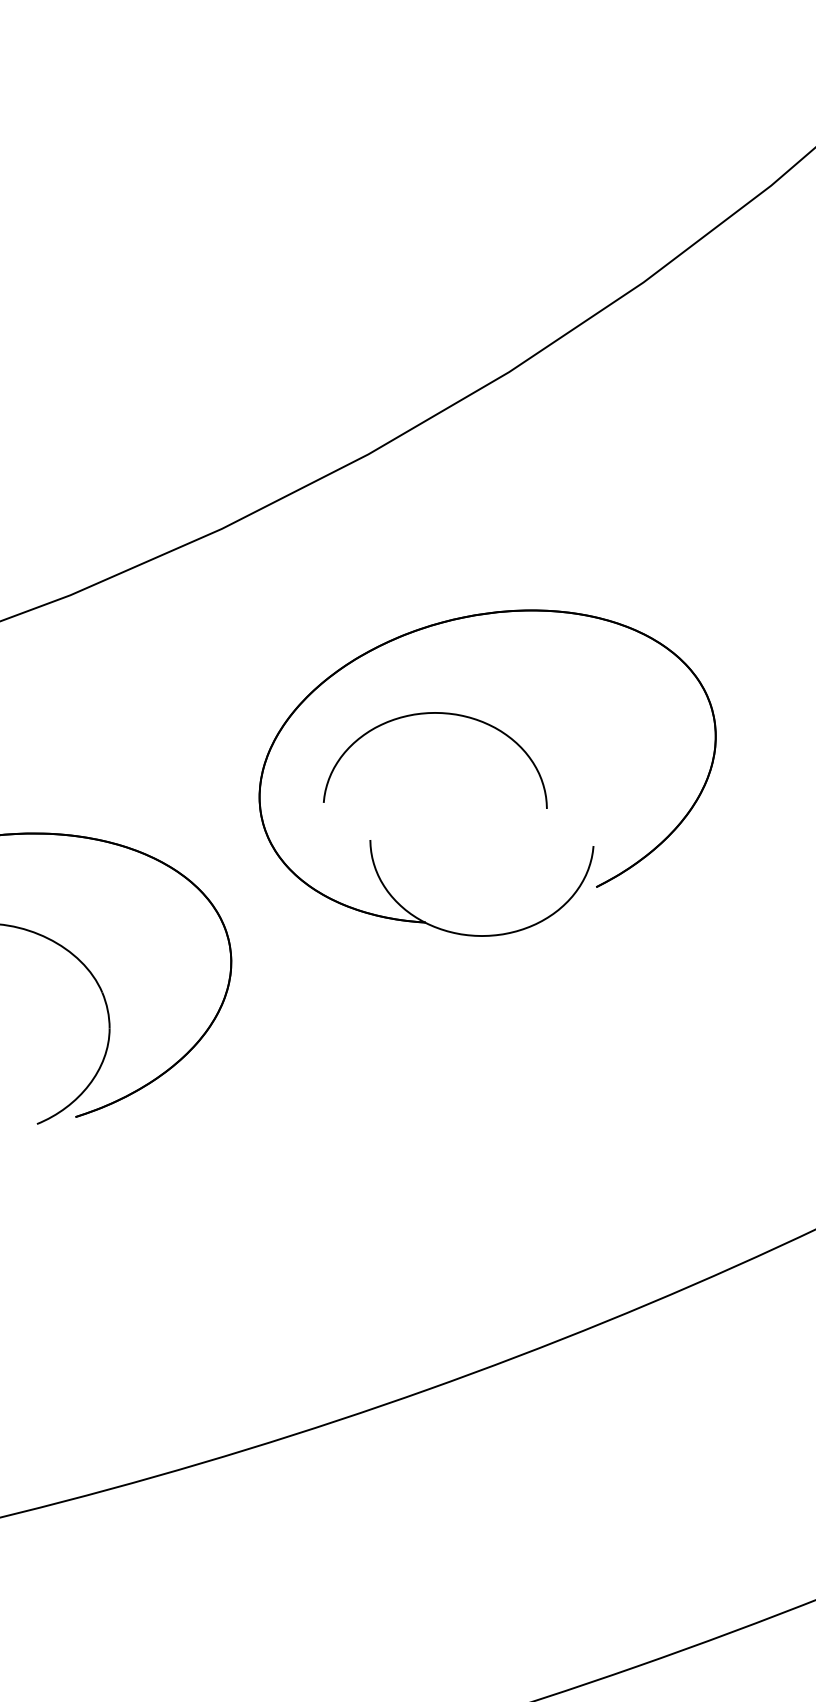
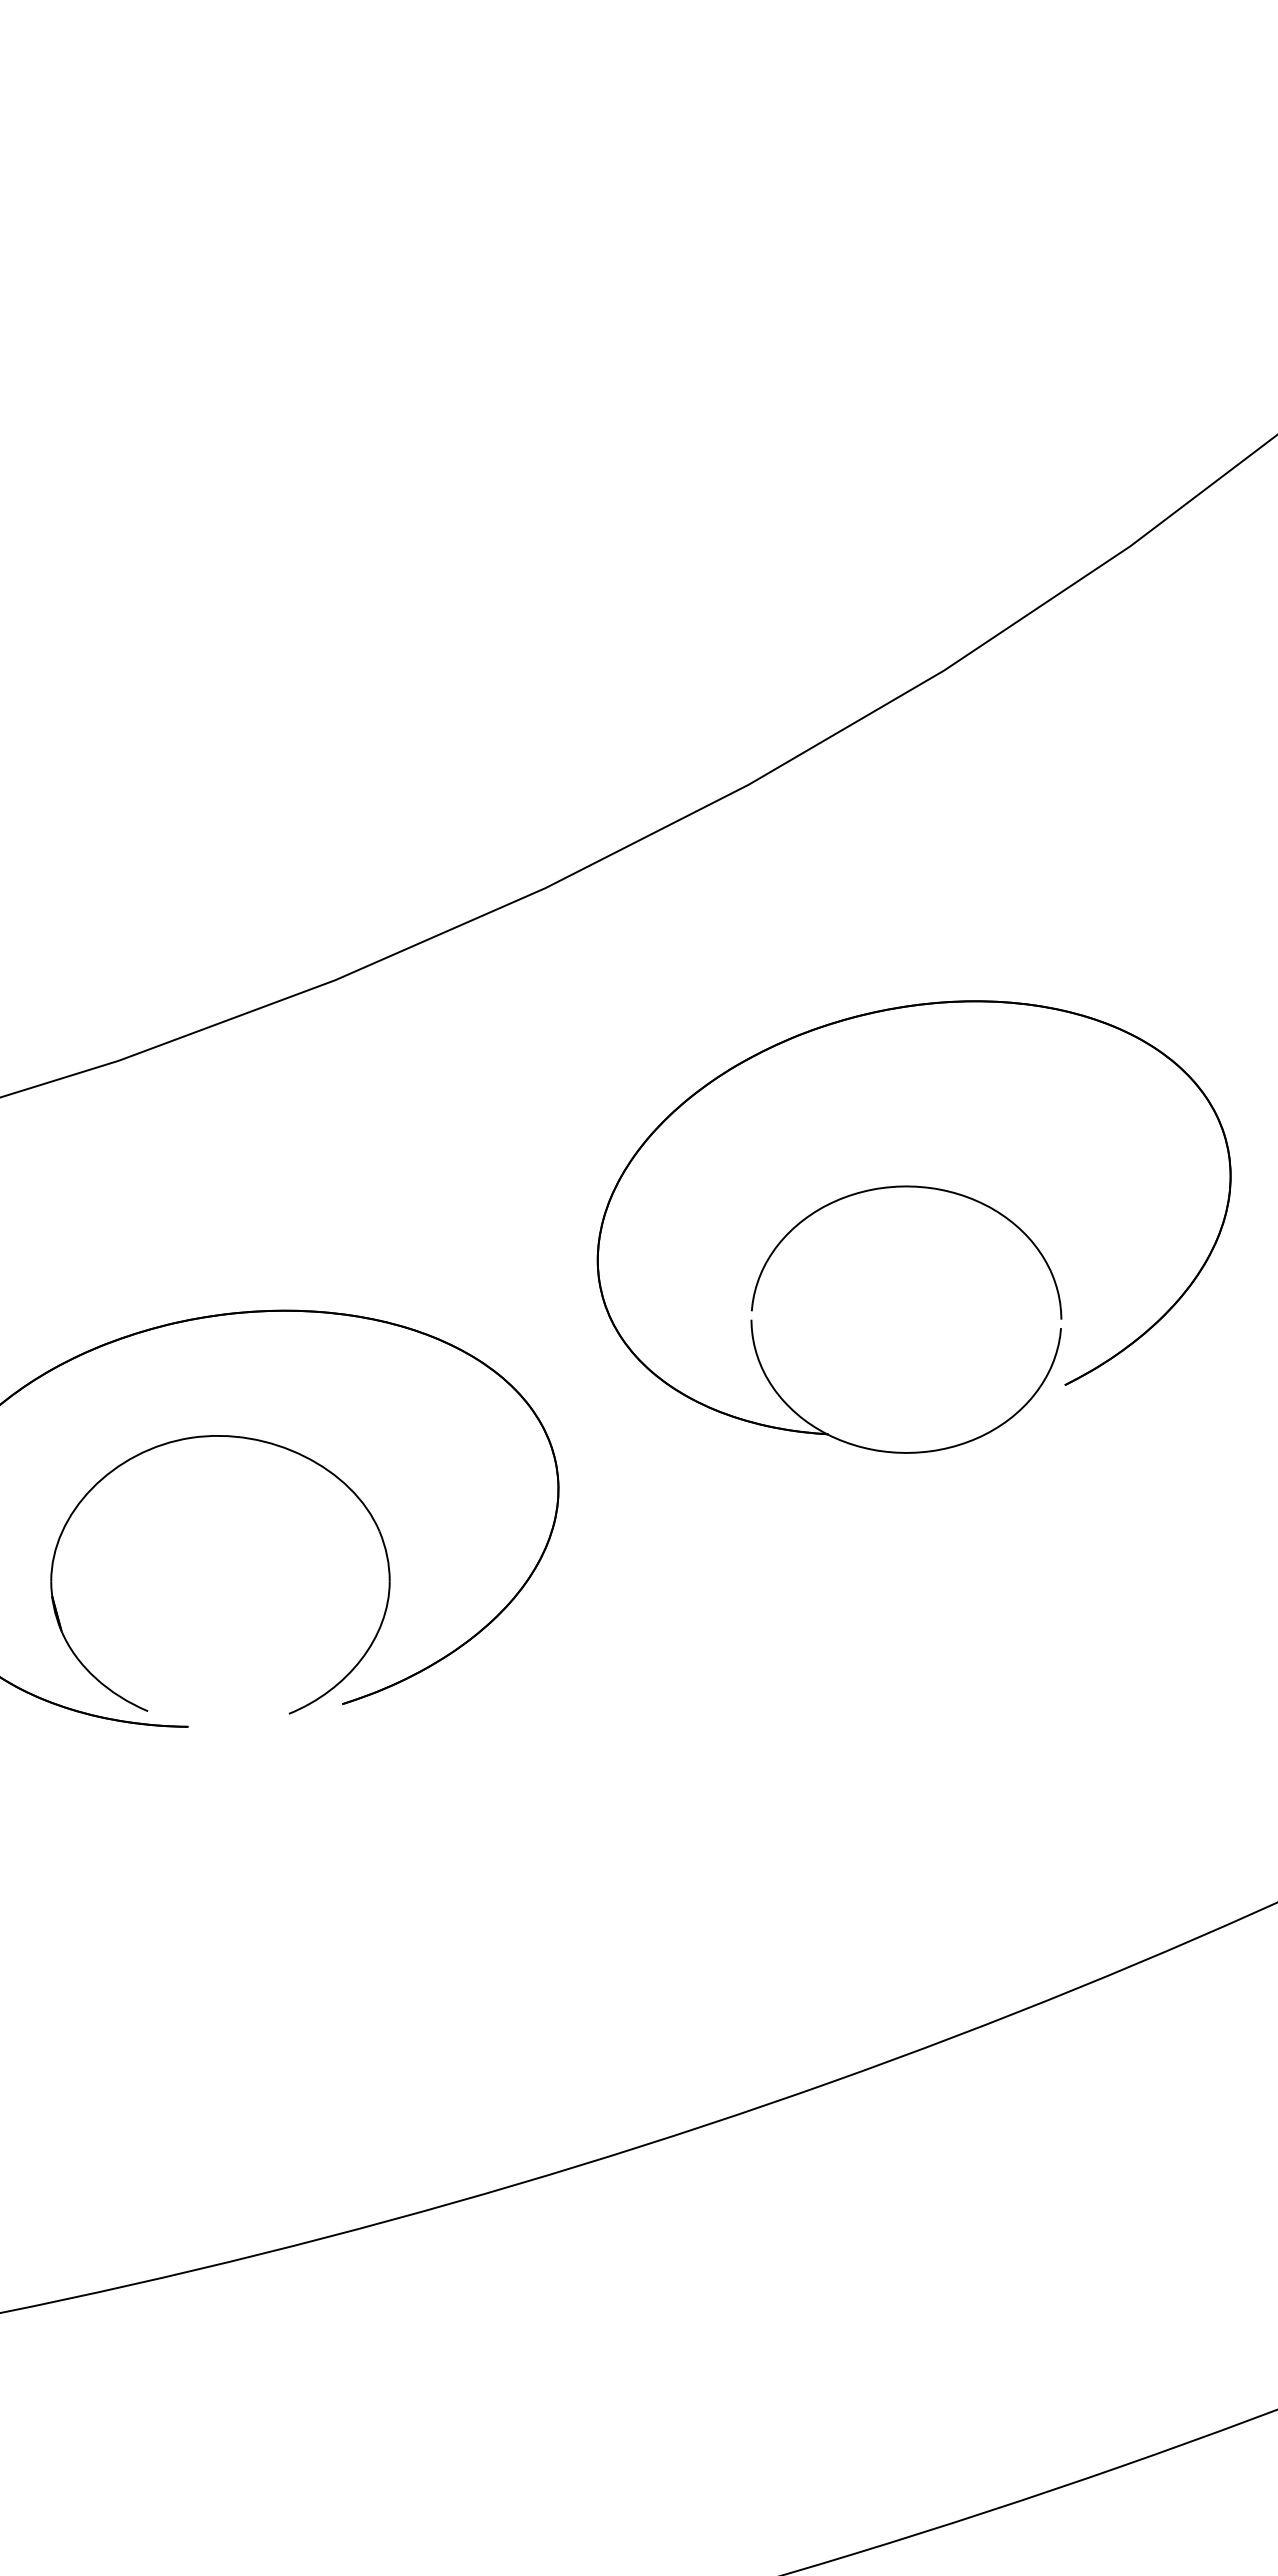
curve: (435, 713) -> (906, 1187), moved

